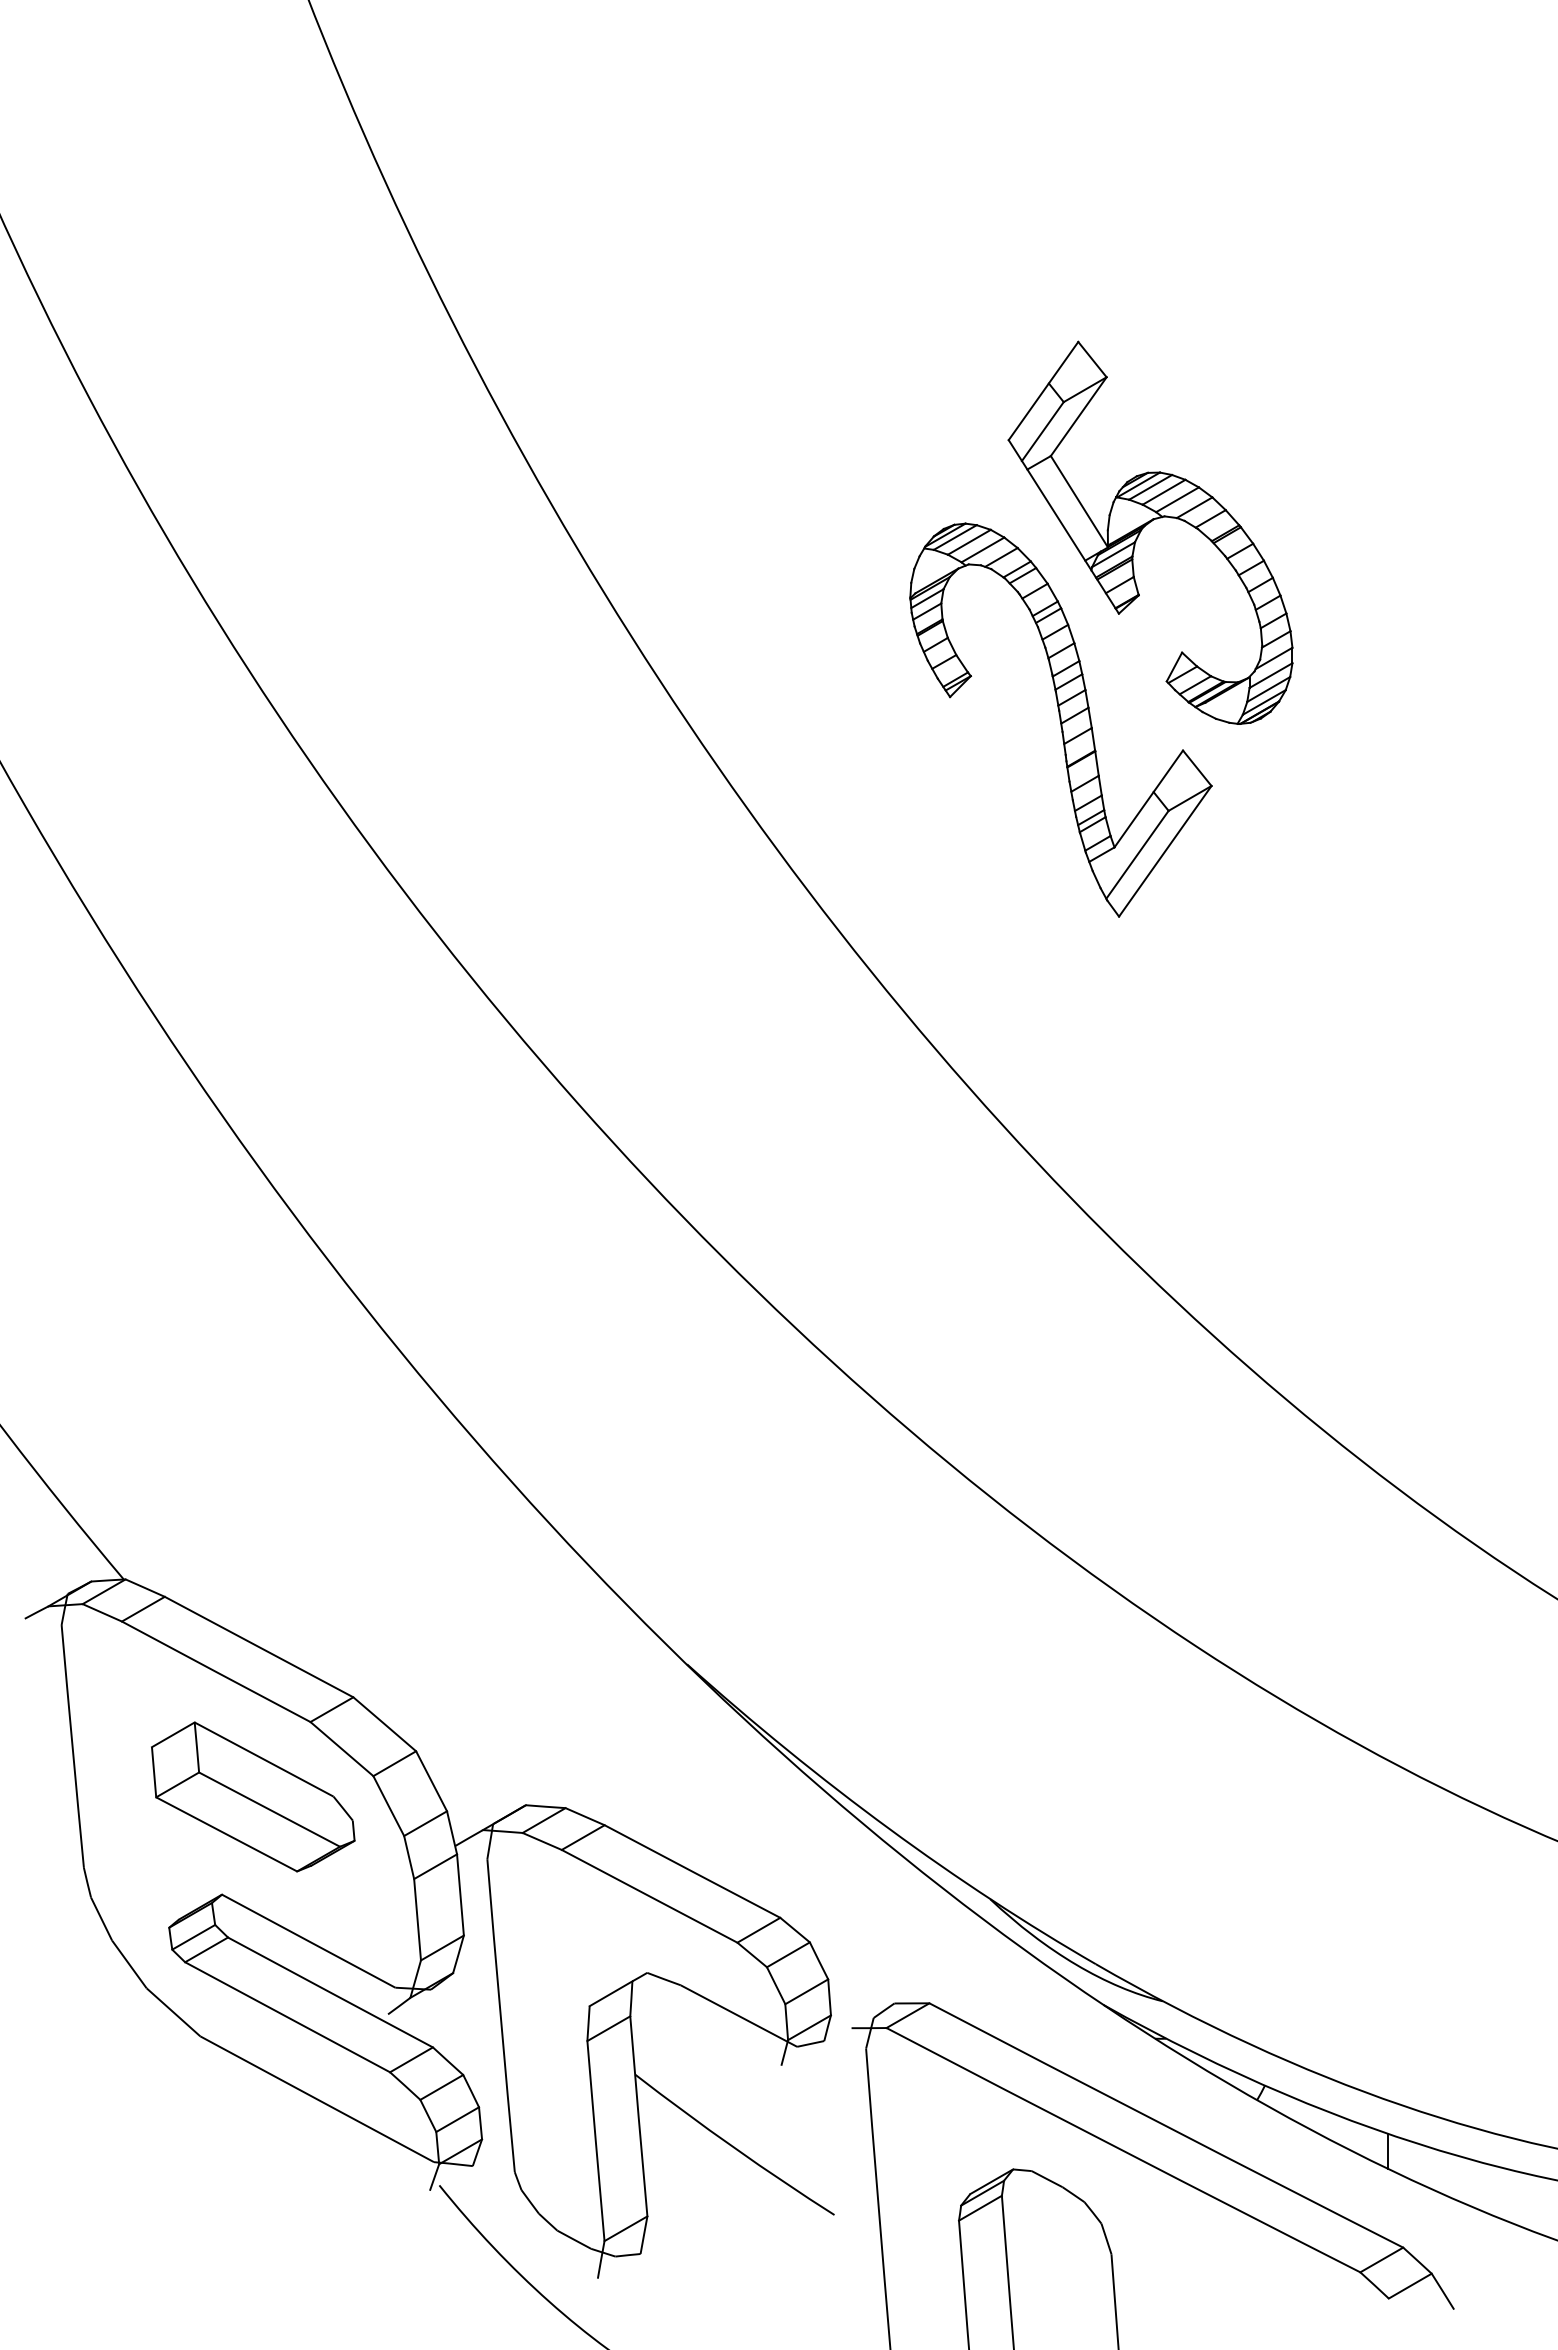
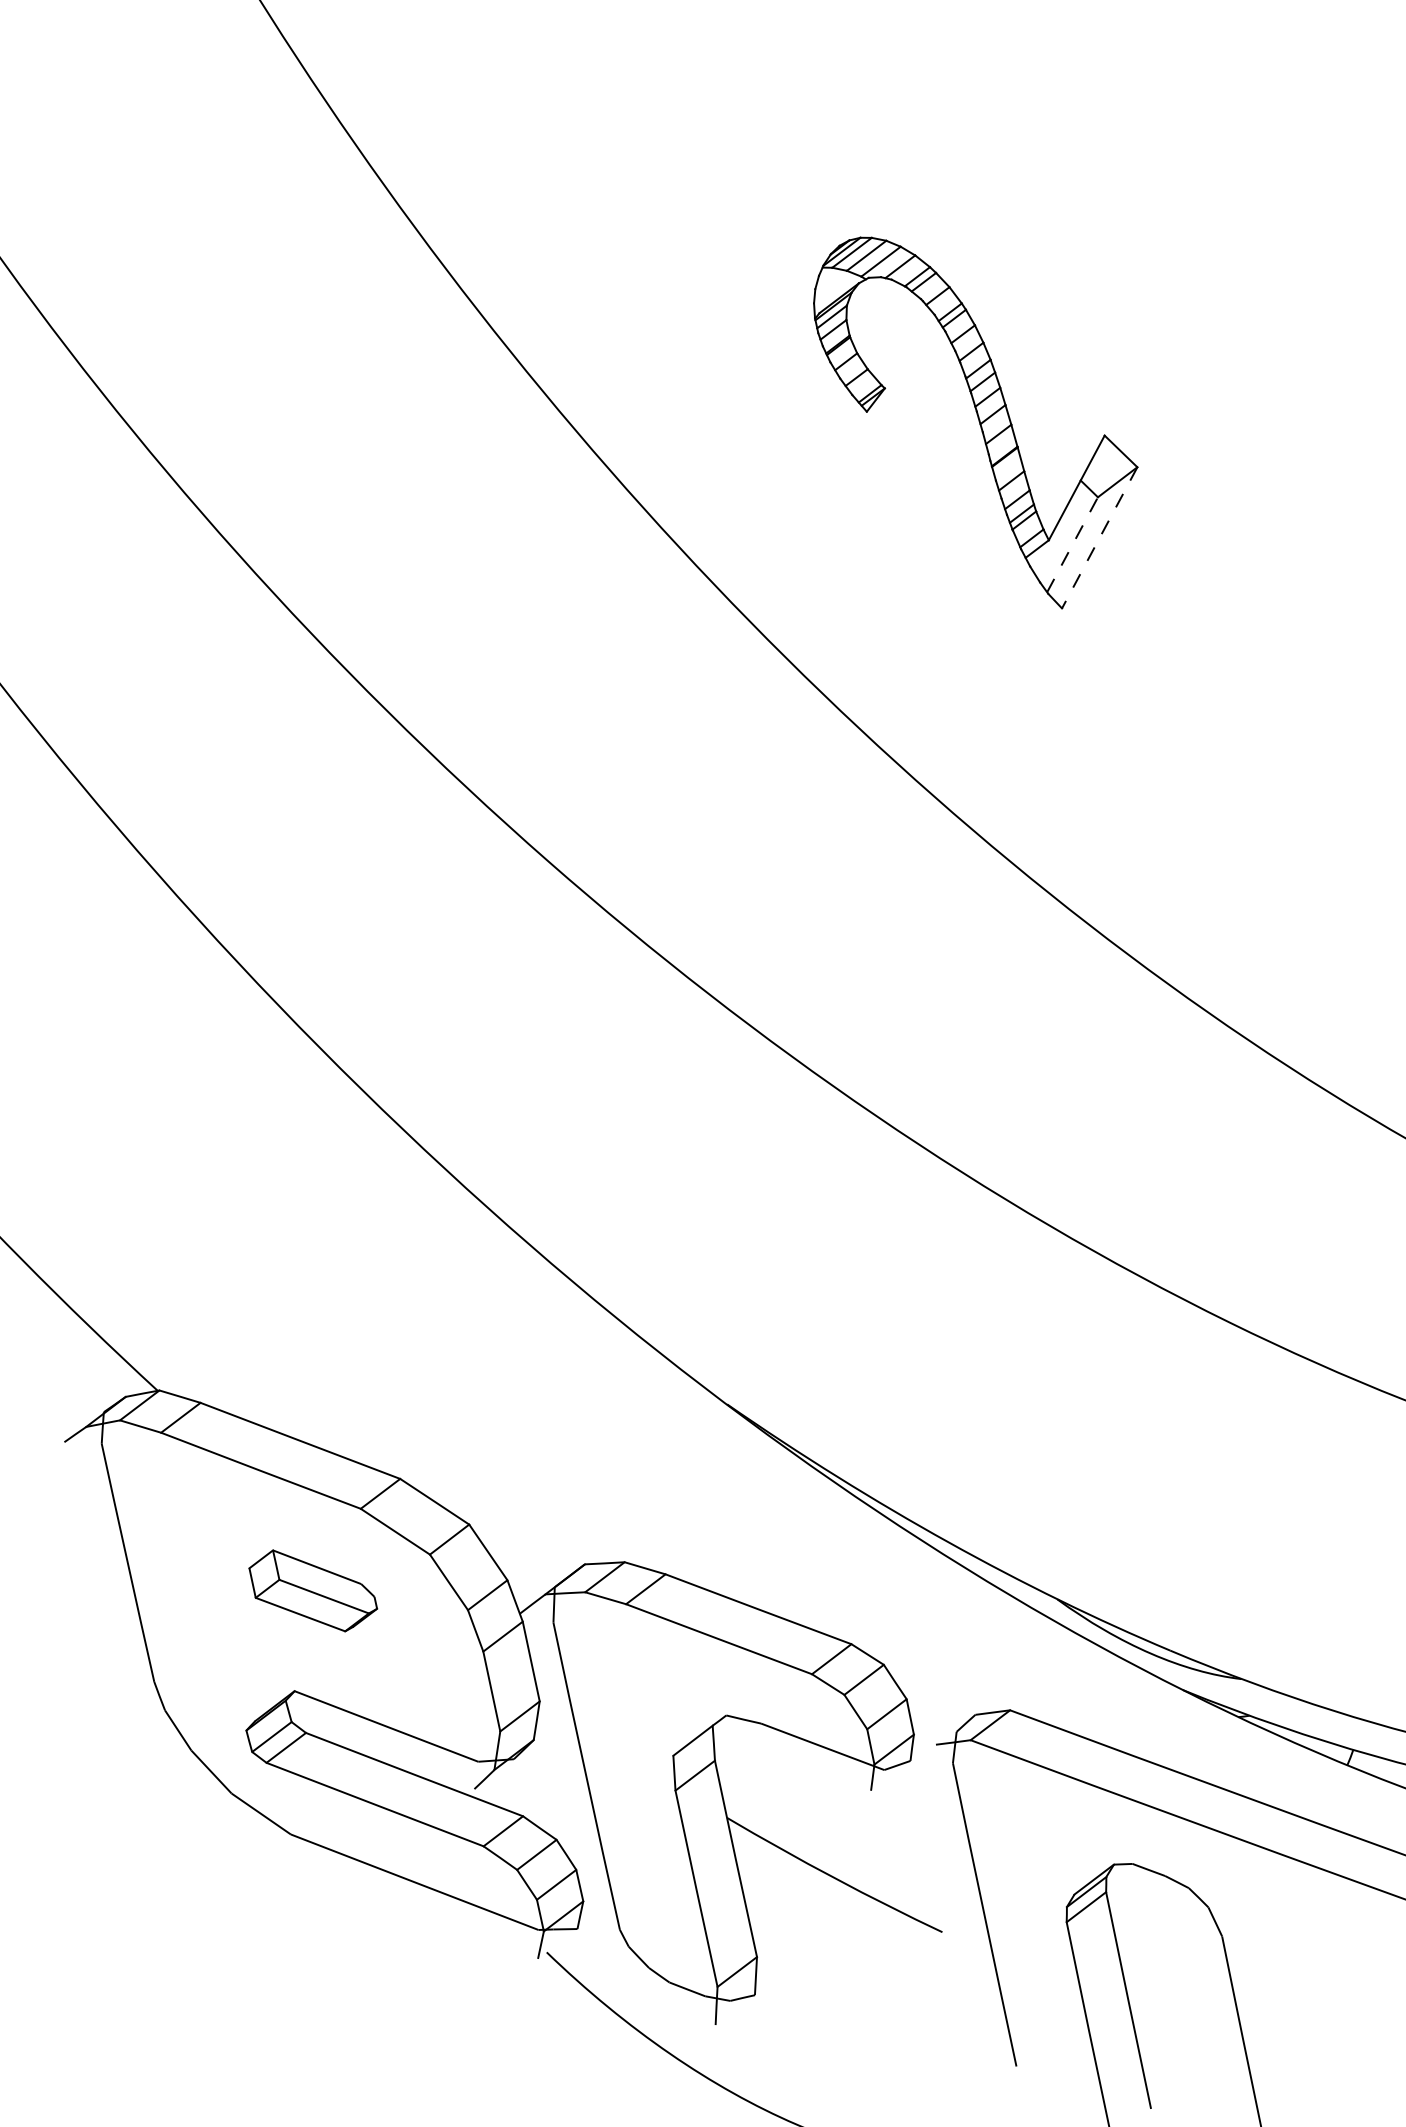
part: (1145, 526) -> (1039, 218), removed
line: (1165, 851) -> (1099, 537), solid -> dashed
line: (1137, 854) -> (1072, 544), solid -> dashed
part: (253, 1796) -> (313, 1589), size x0.6

